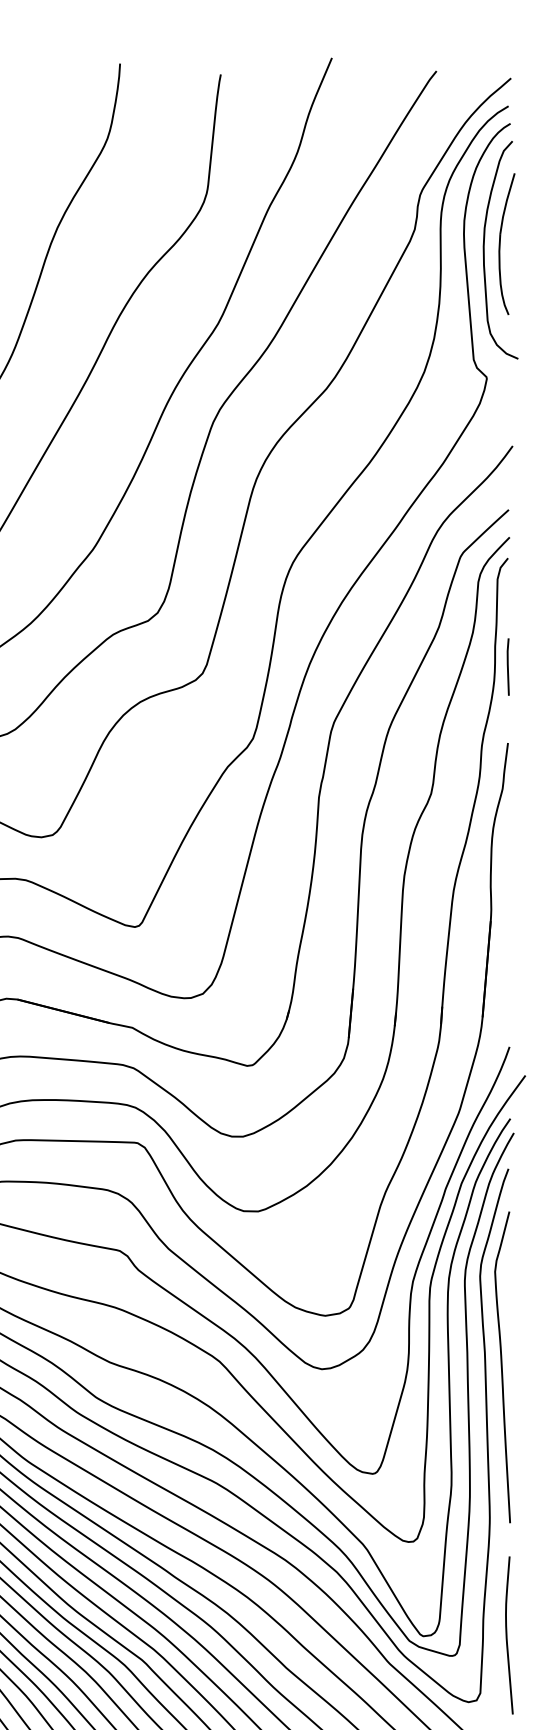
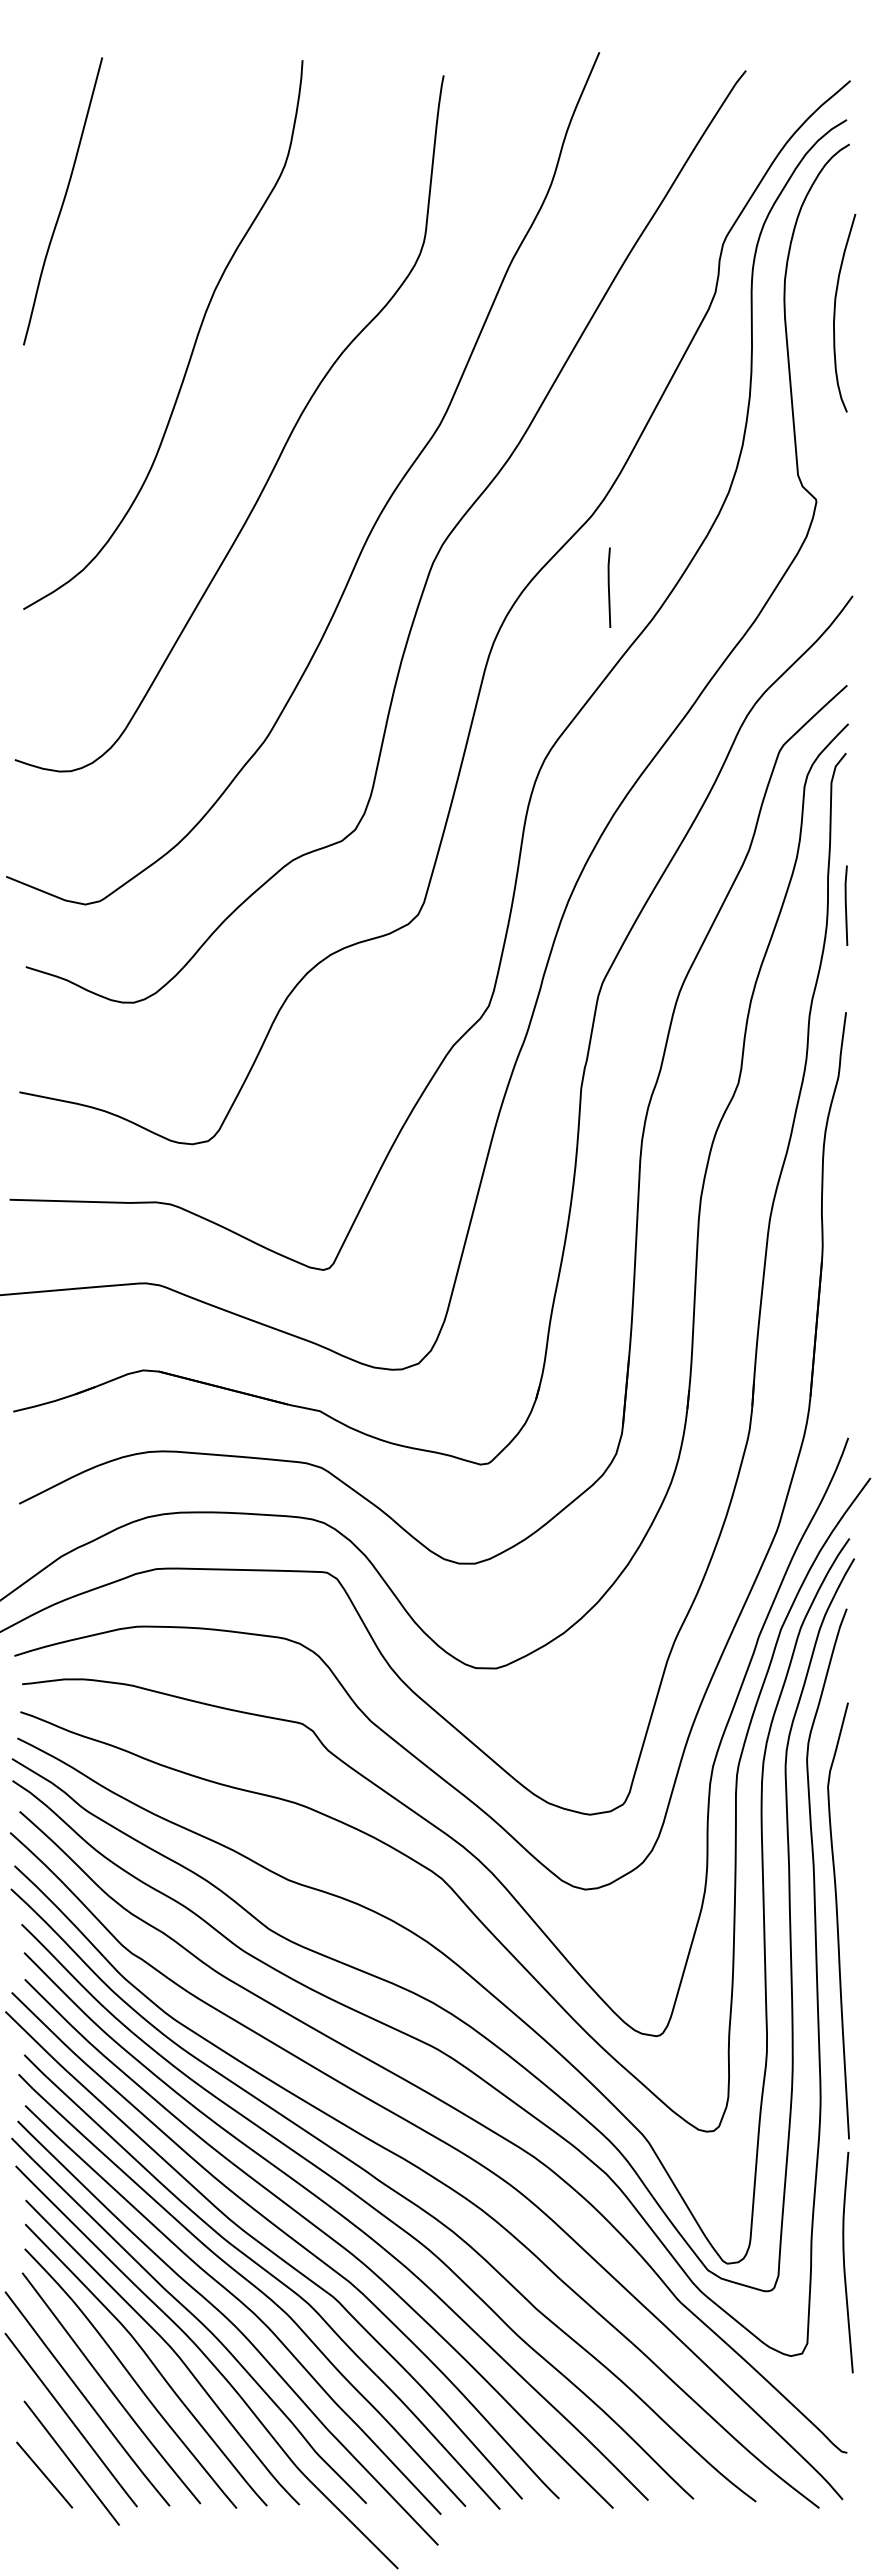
curve: (484, 252) -> (813, 324), removed
line: (339, 439) -> (609, 587), added
curve: (502, 1367) -> (838, 1920), moved

